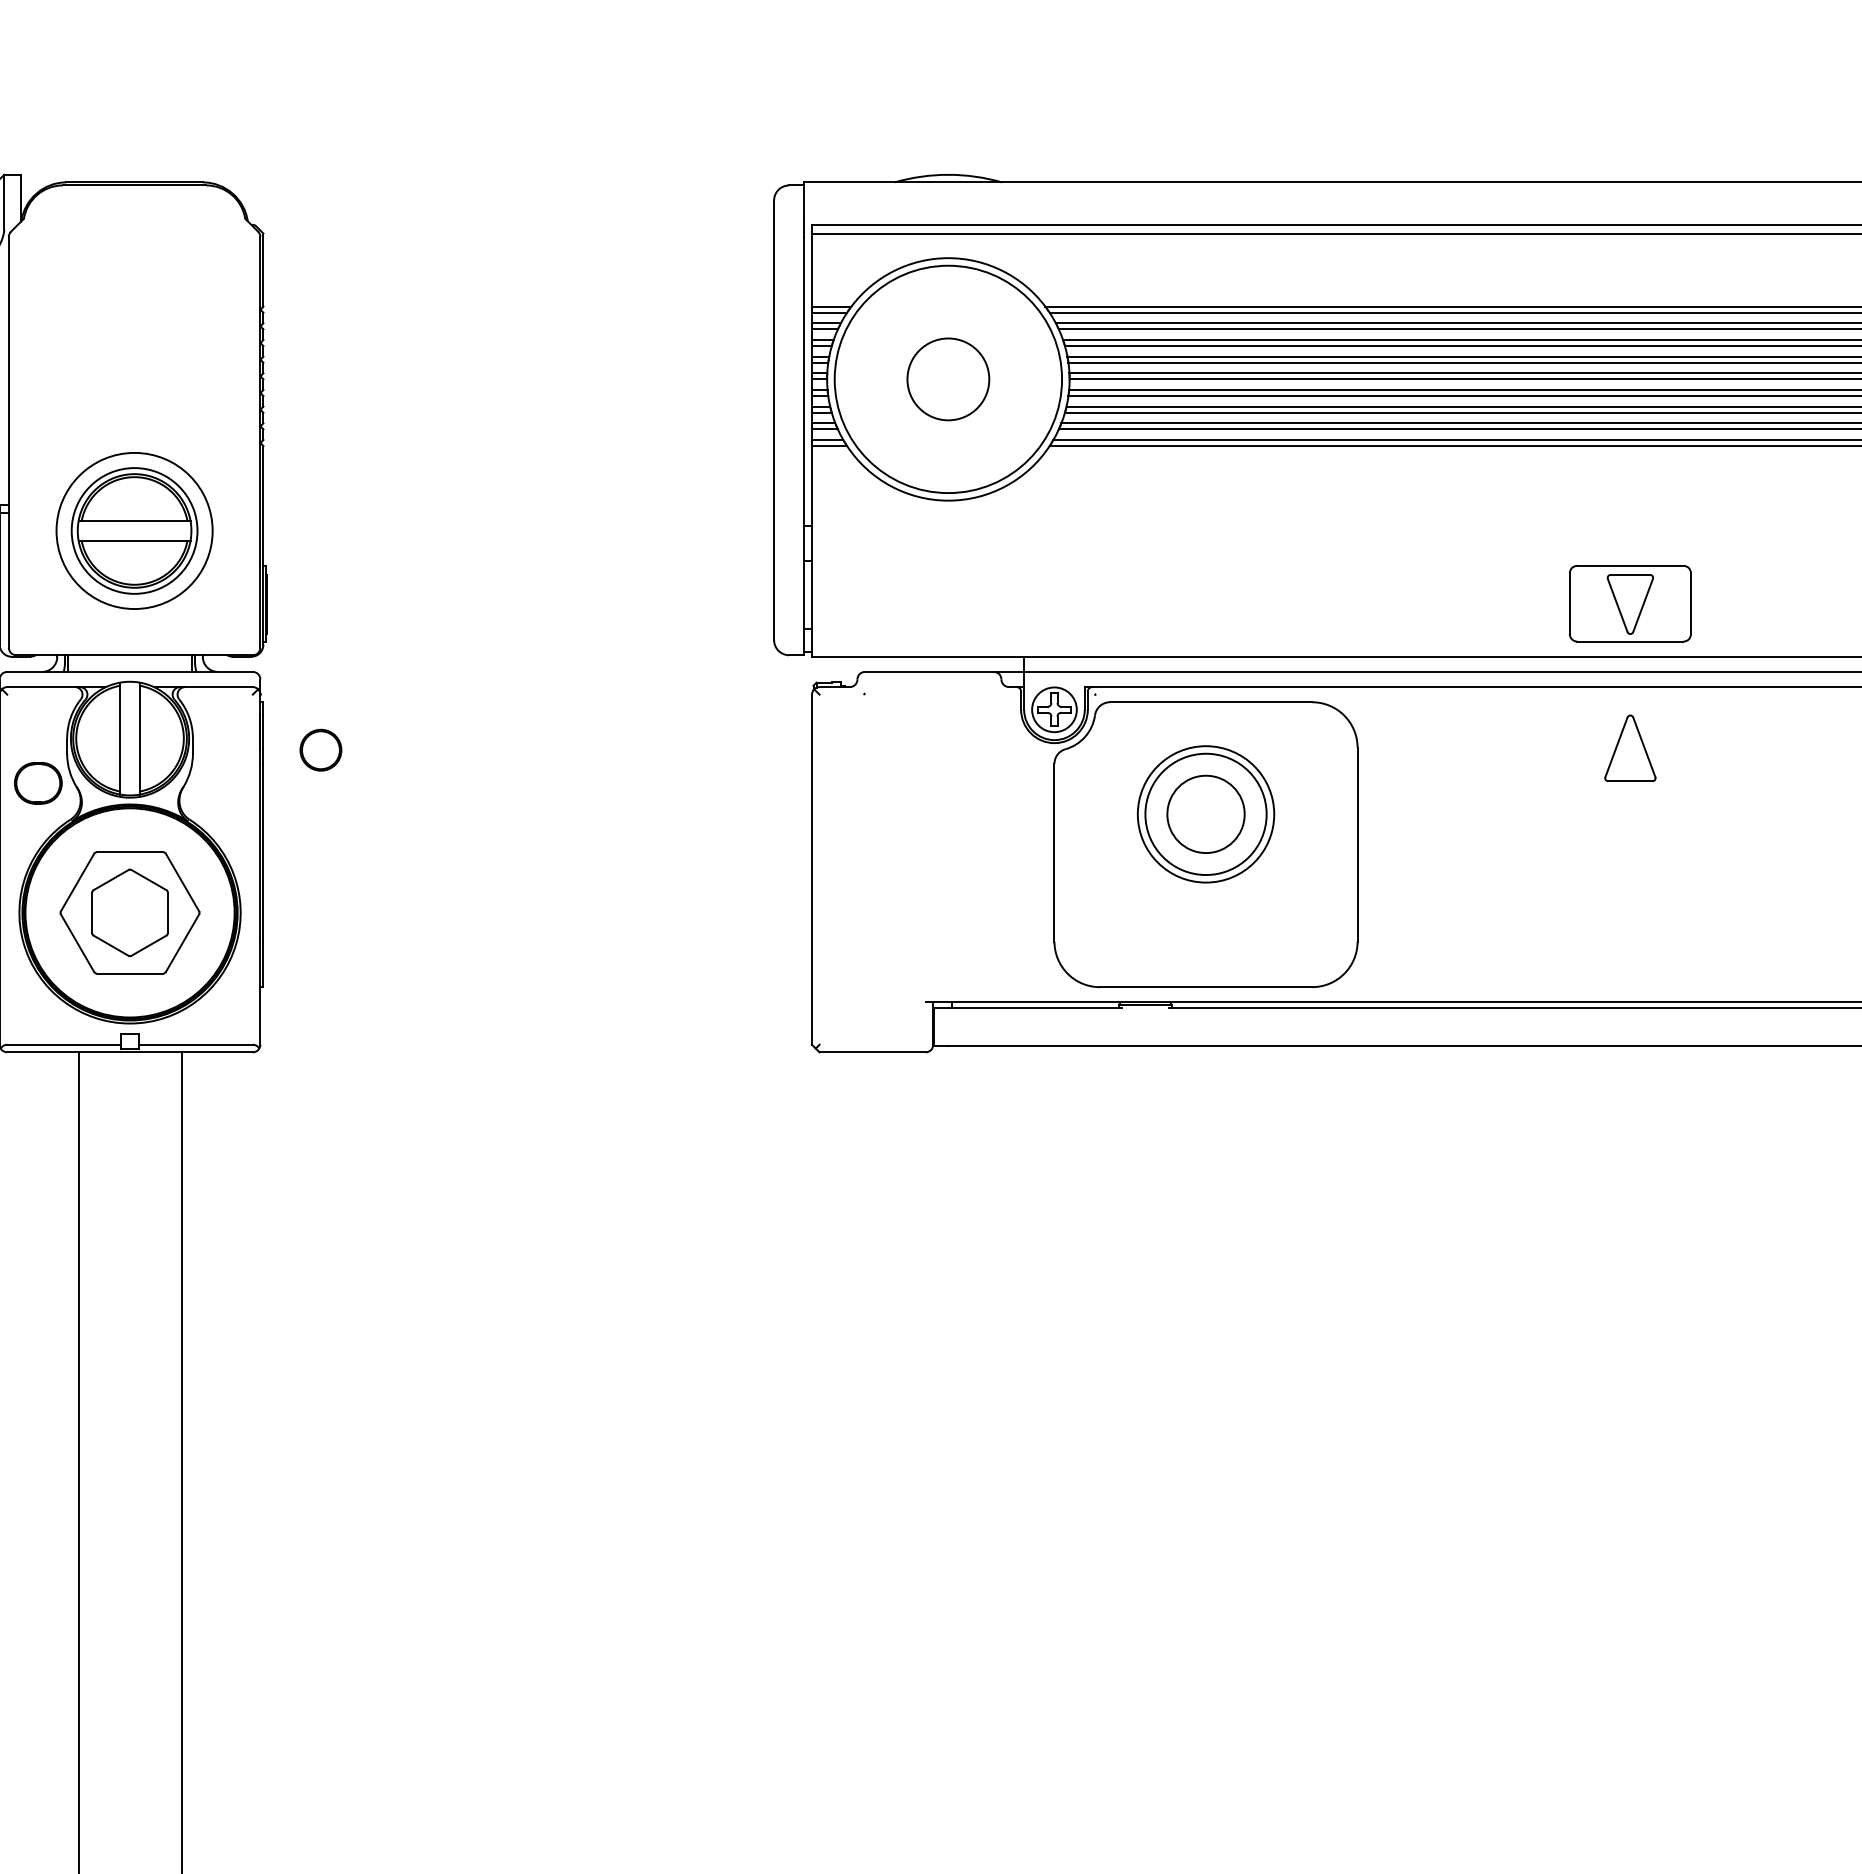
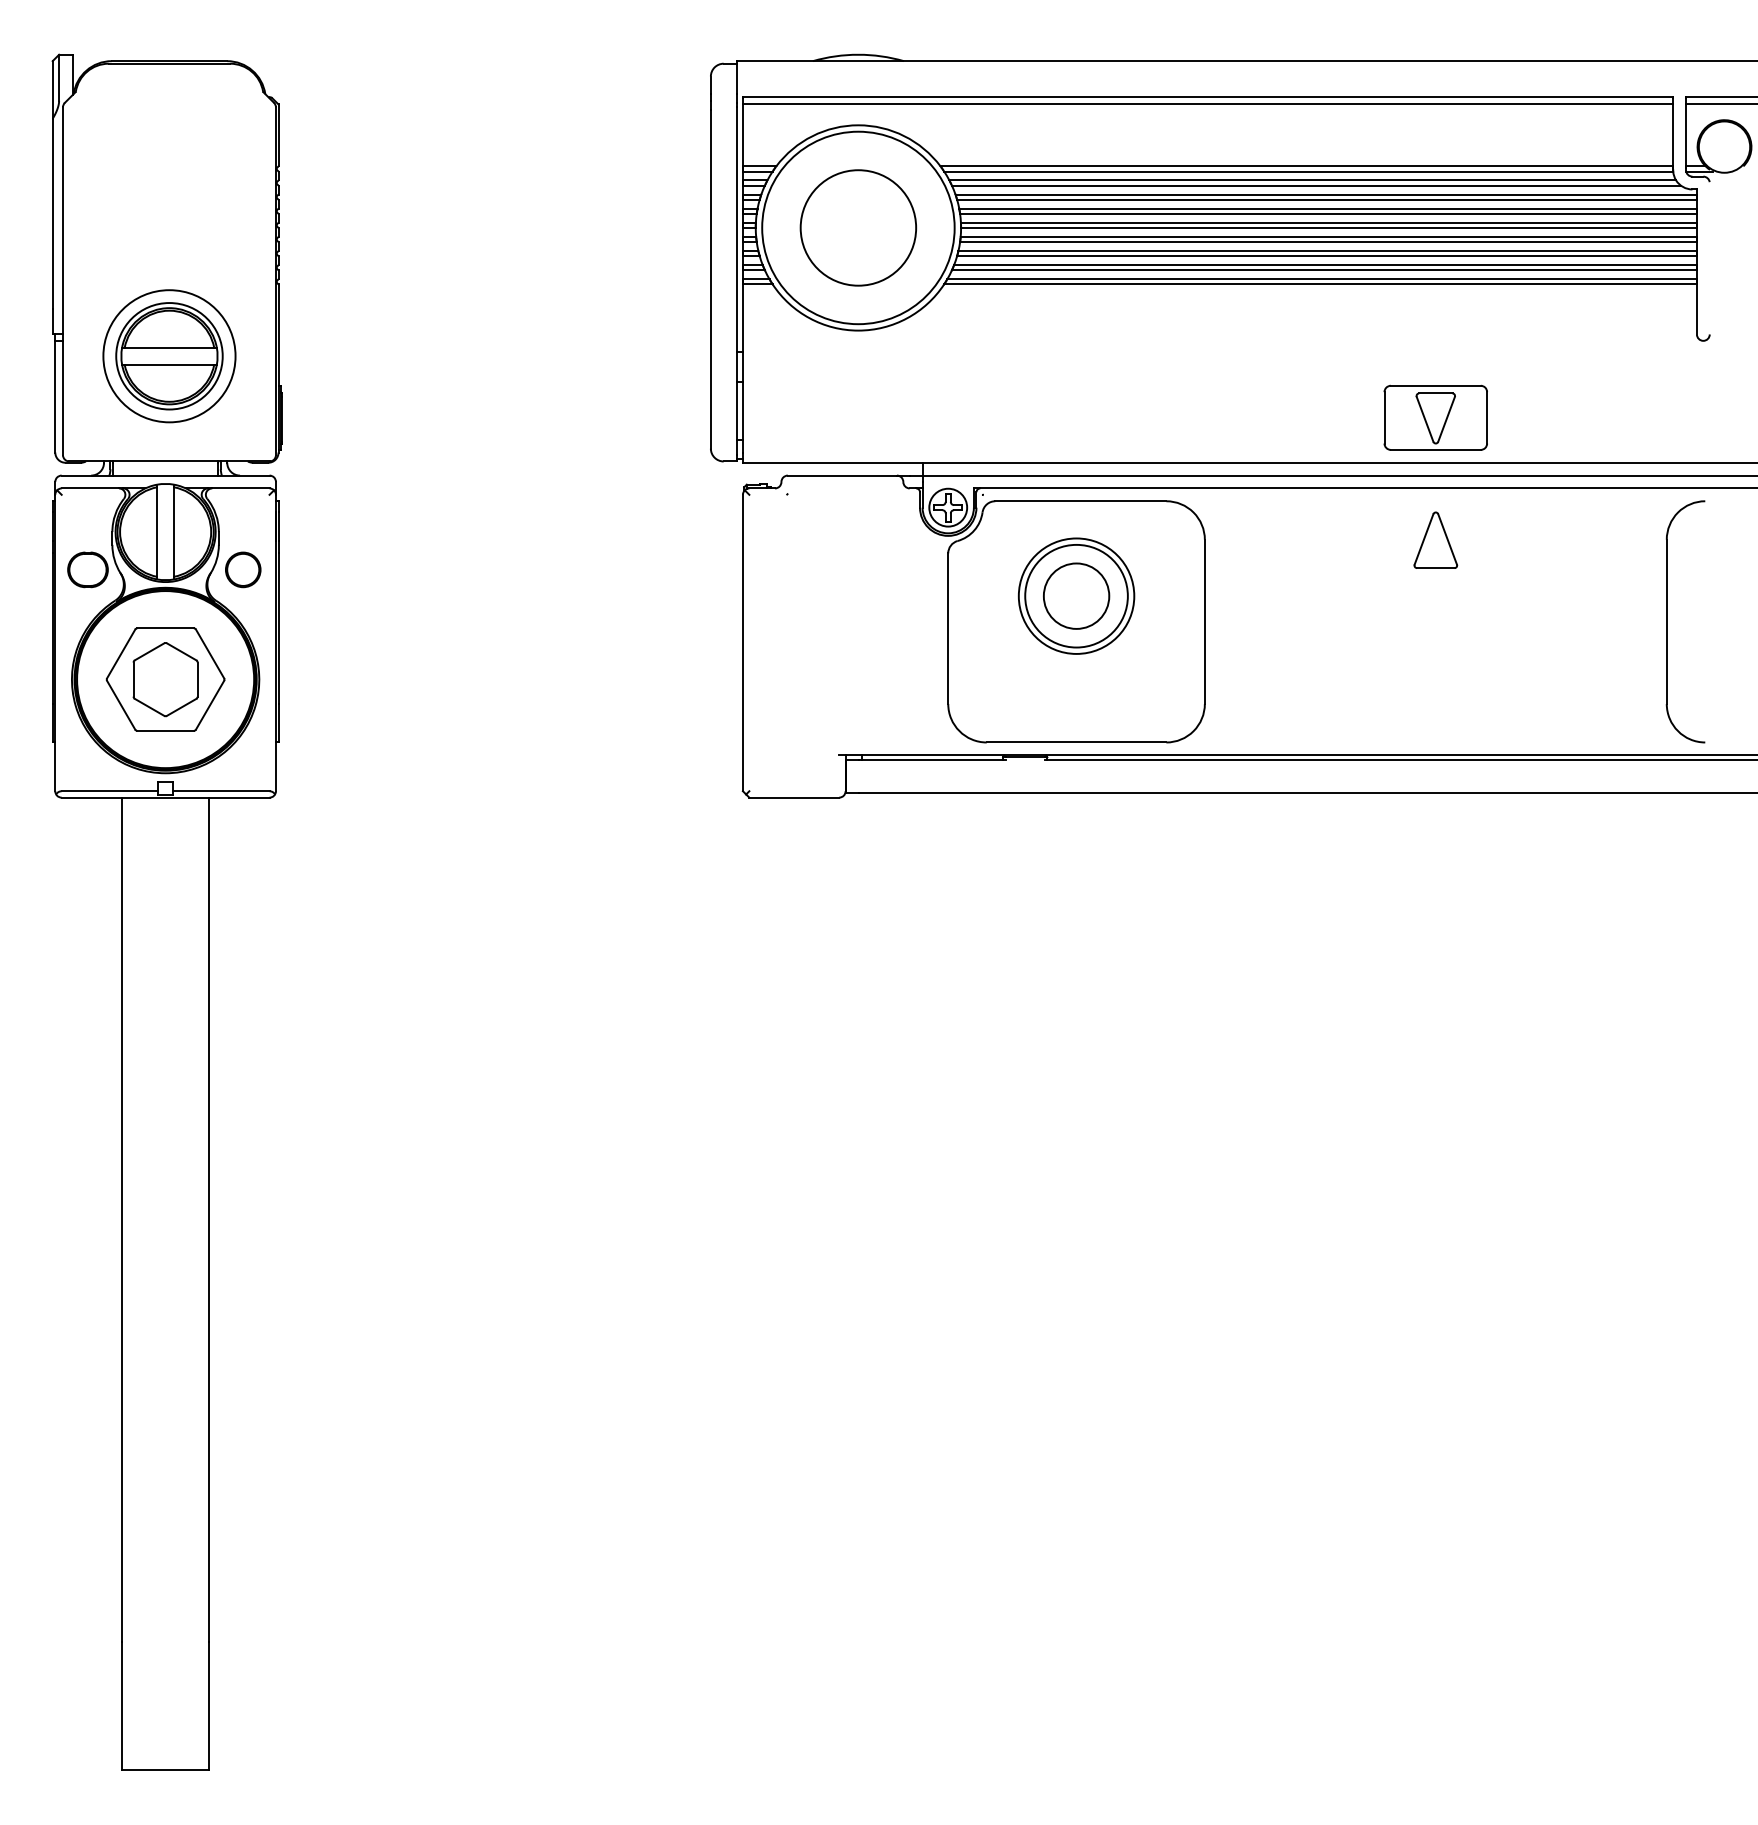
circle: (948, 378) -> (858, 227), size x1.67
part: (321, 749) -> (243, 569), moved

